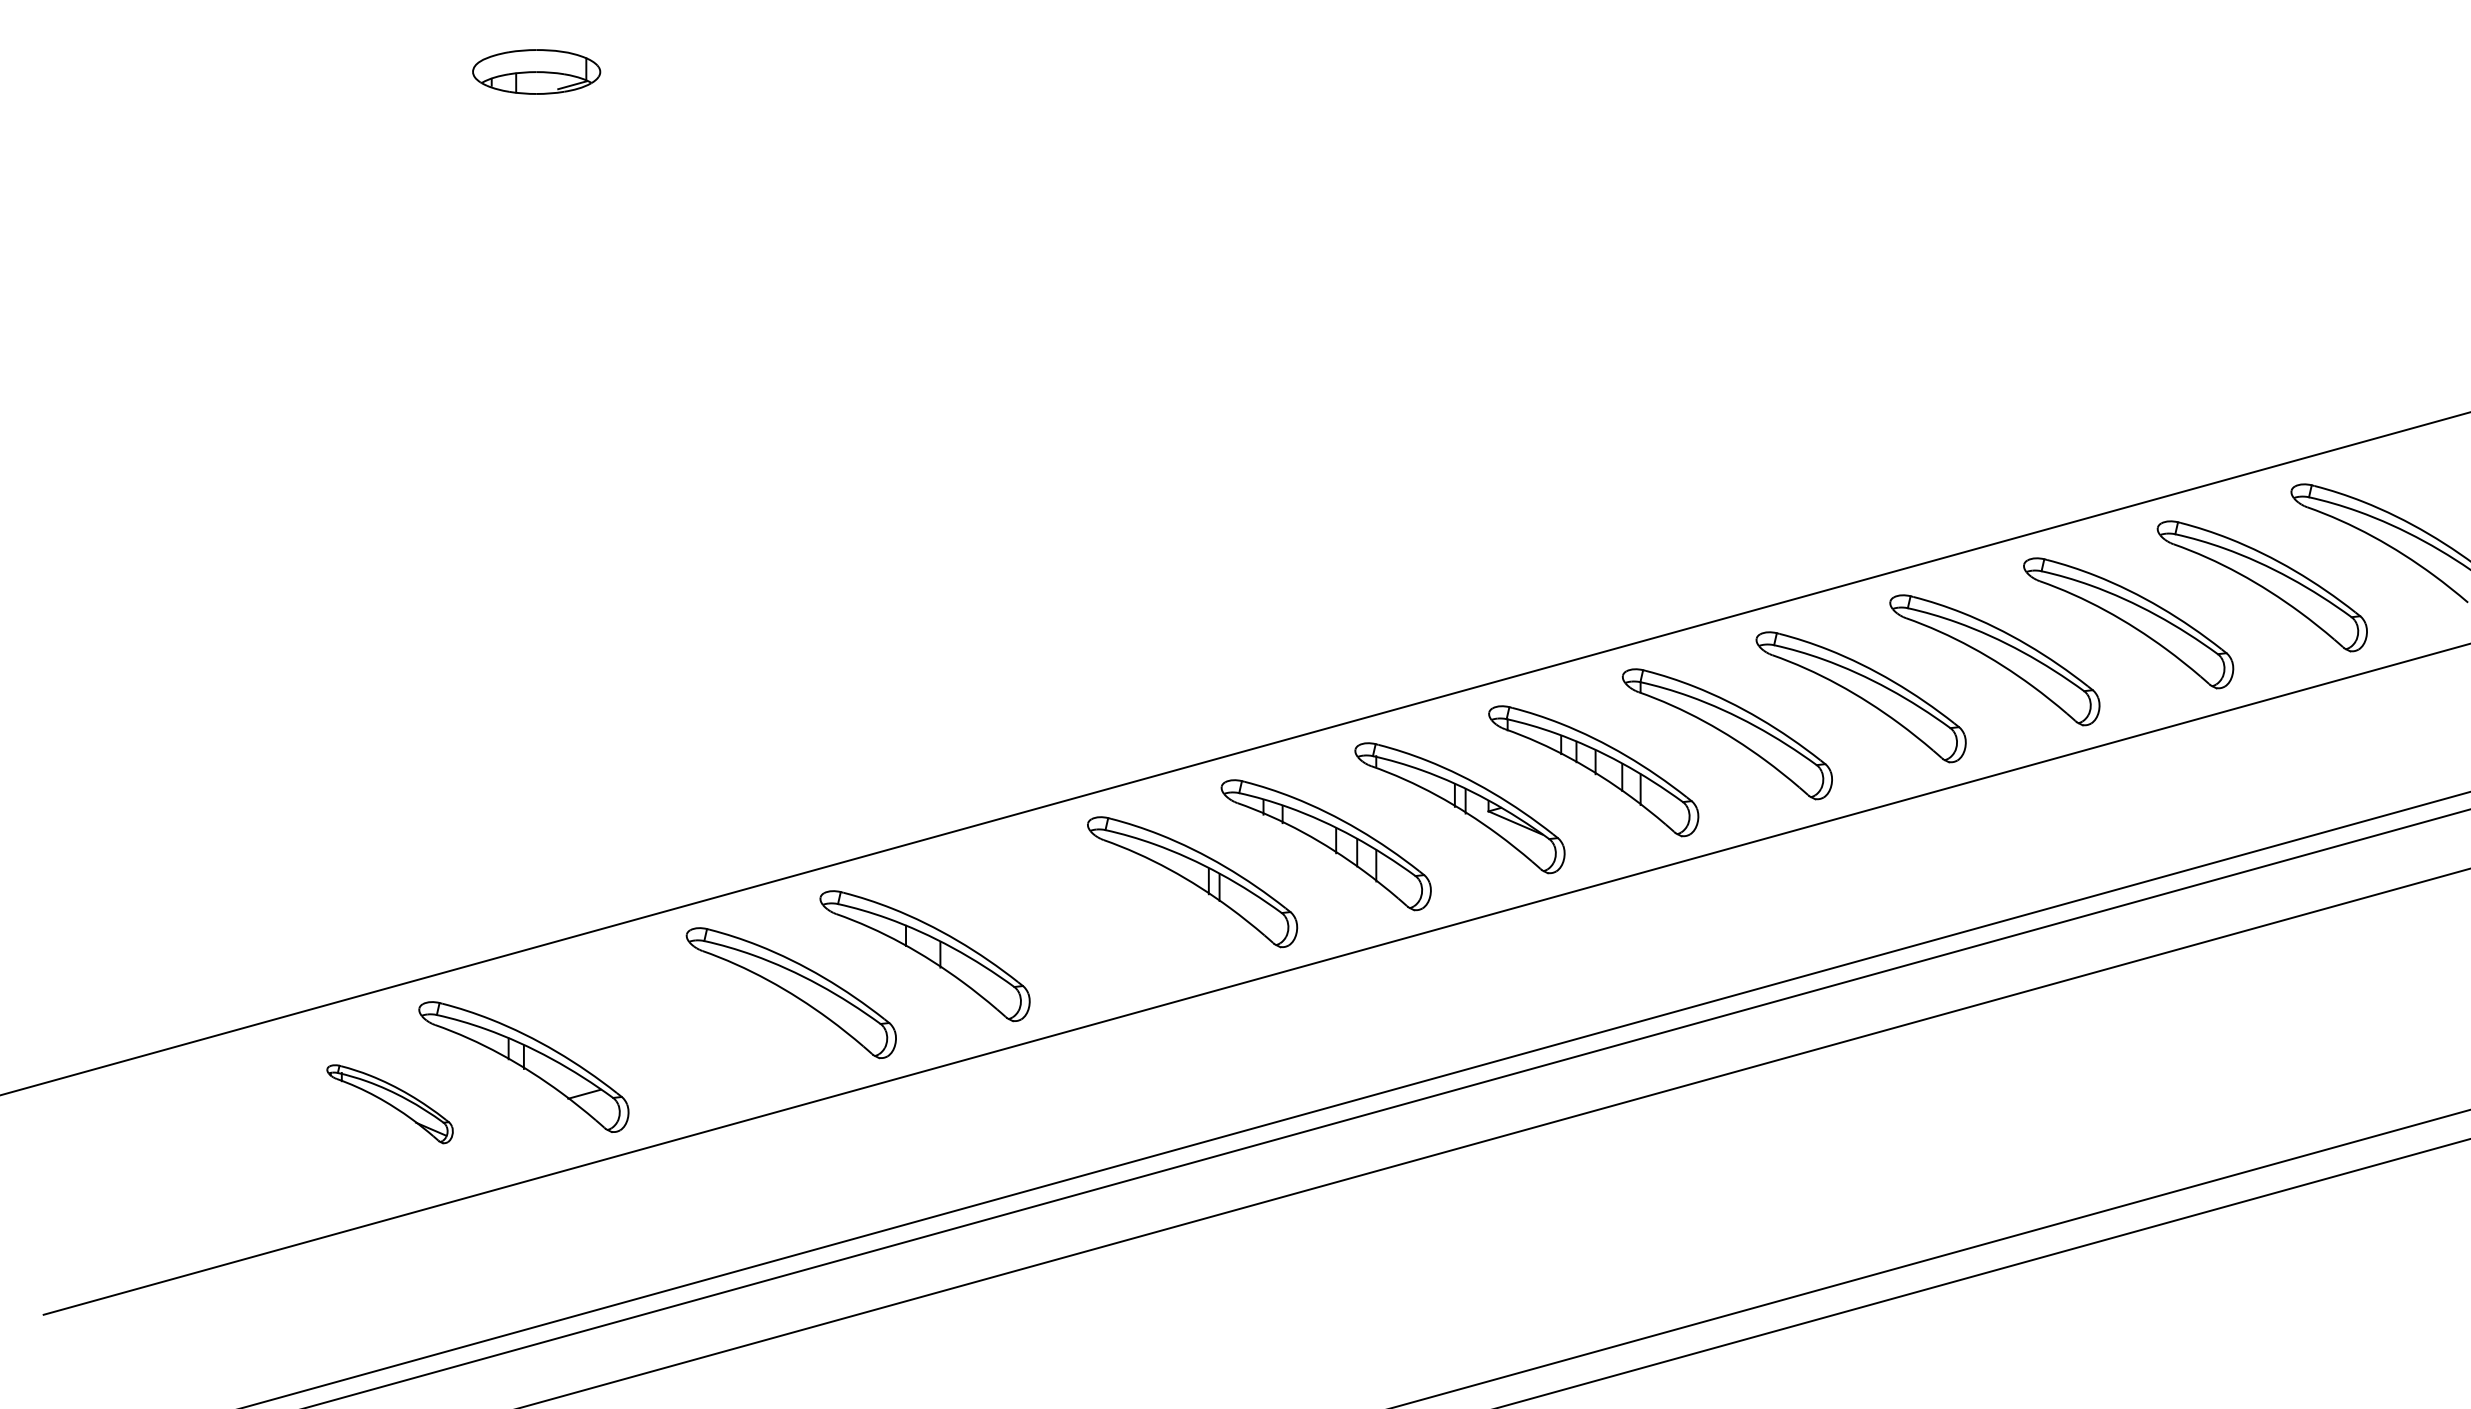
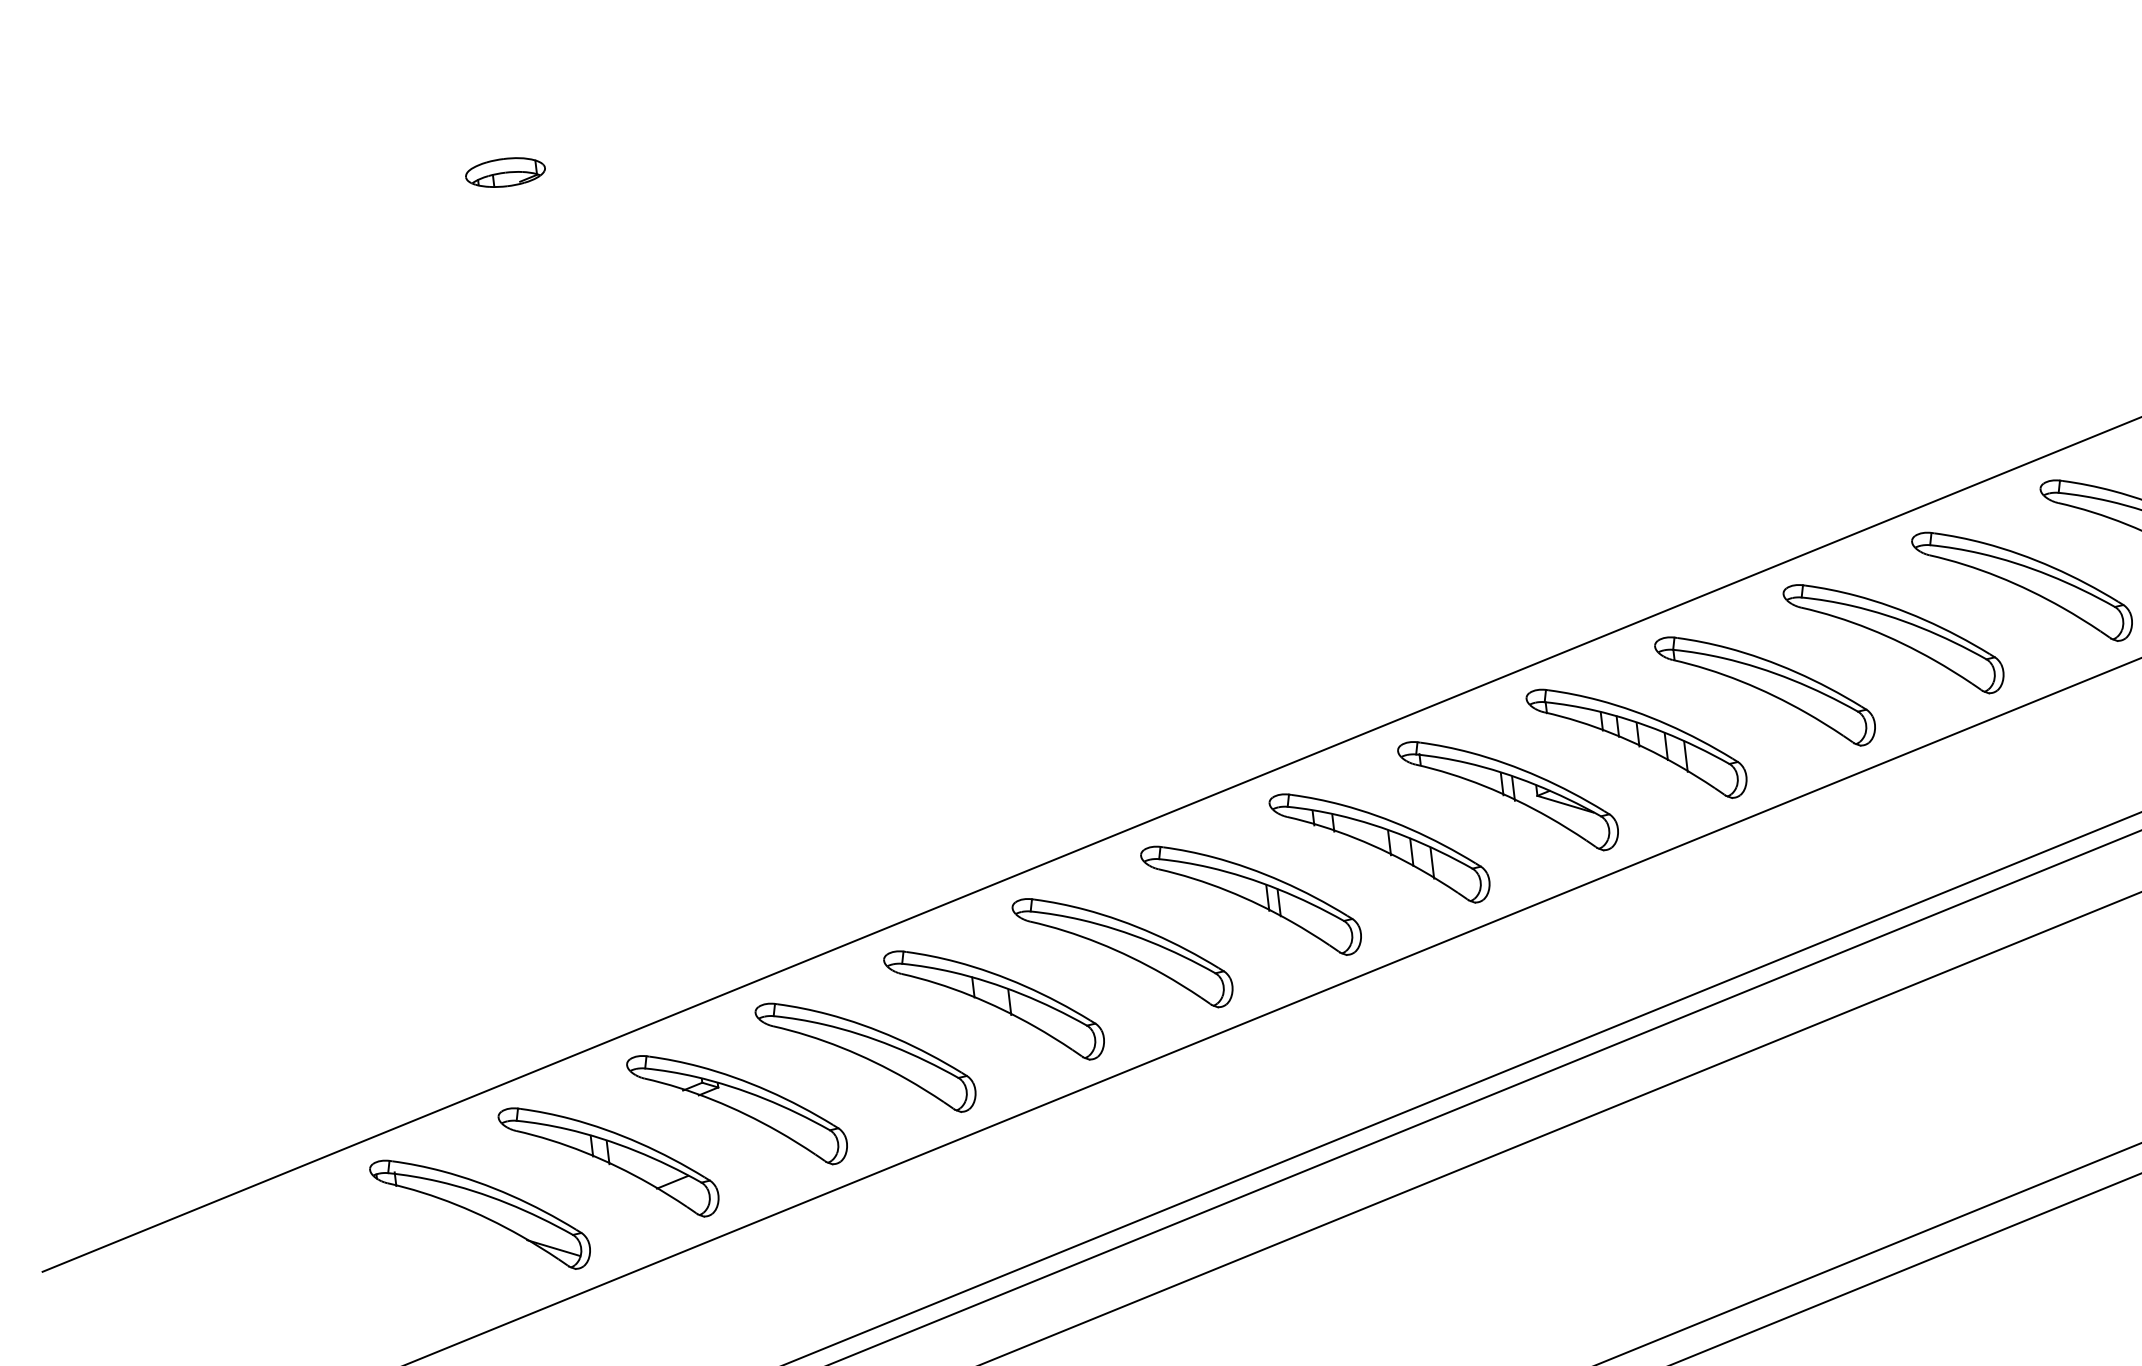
part: (535, 71) -> (504, 172), size x0.62
part: (1058, 919) -> (1122, 953), added
part: (657, 1030) -> (737, 1110), added
part: (389, 1104) -> (480, 1215), size x1.67

